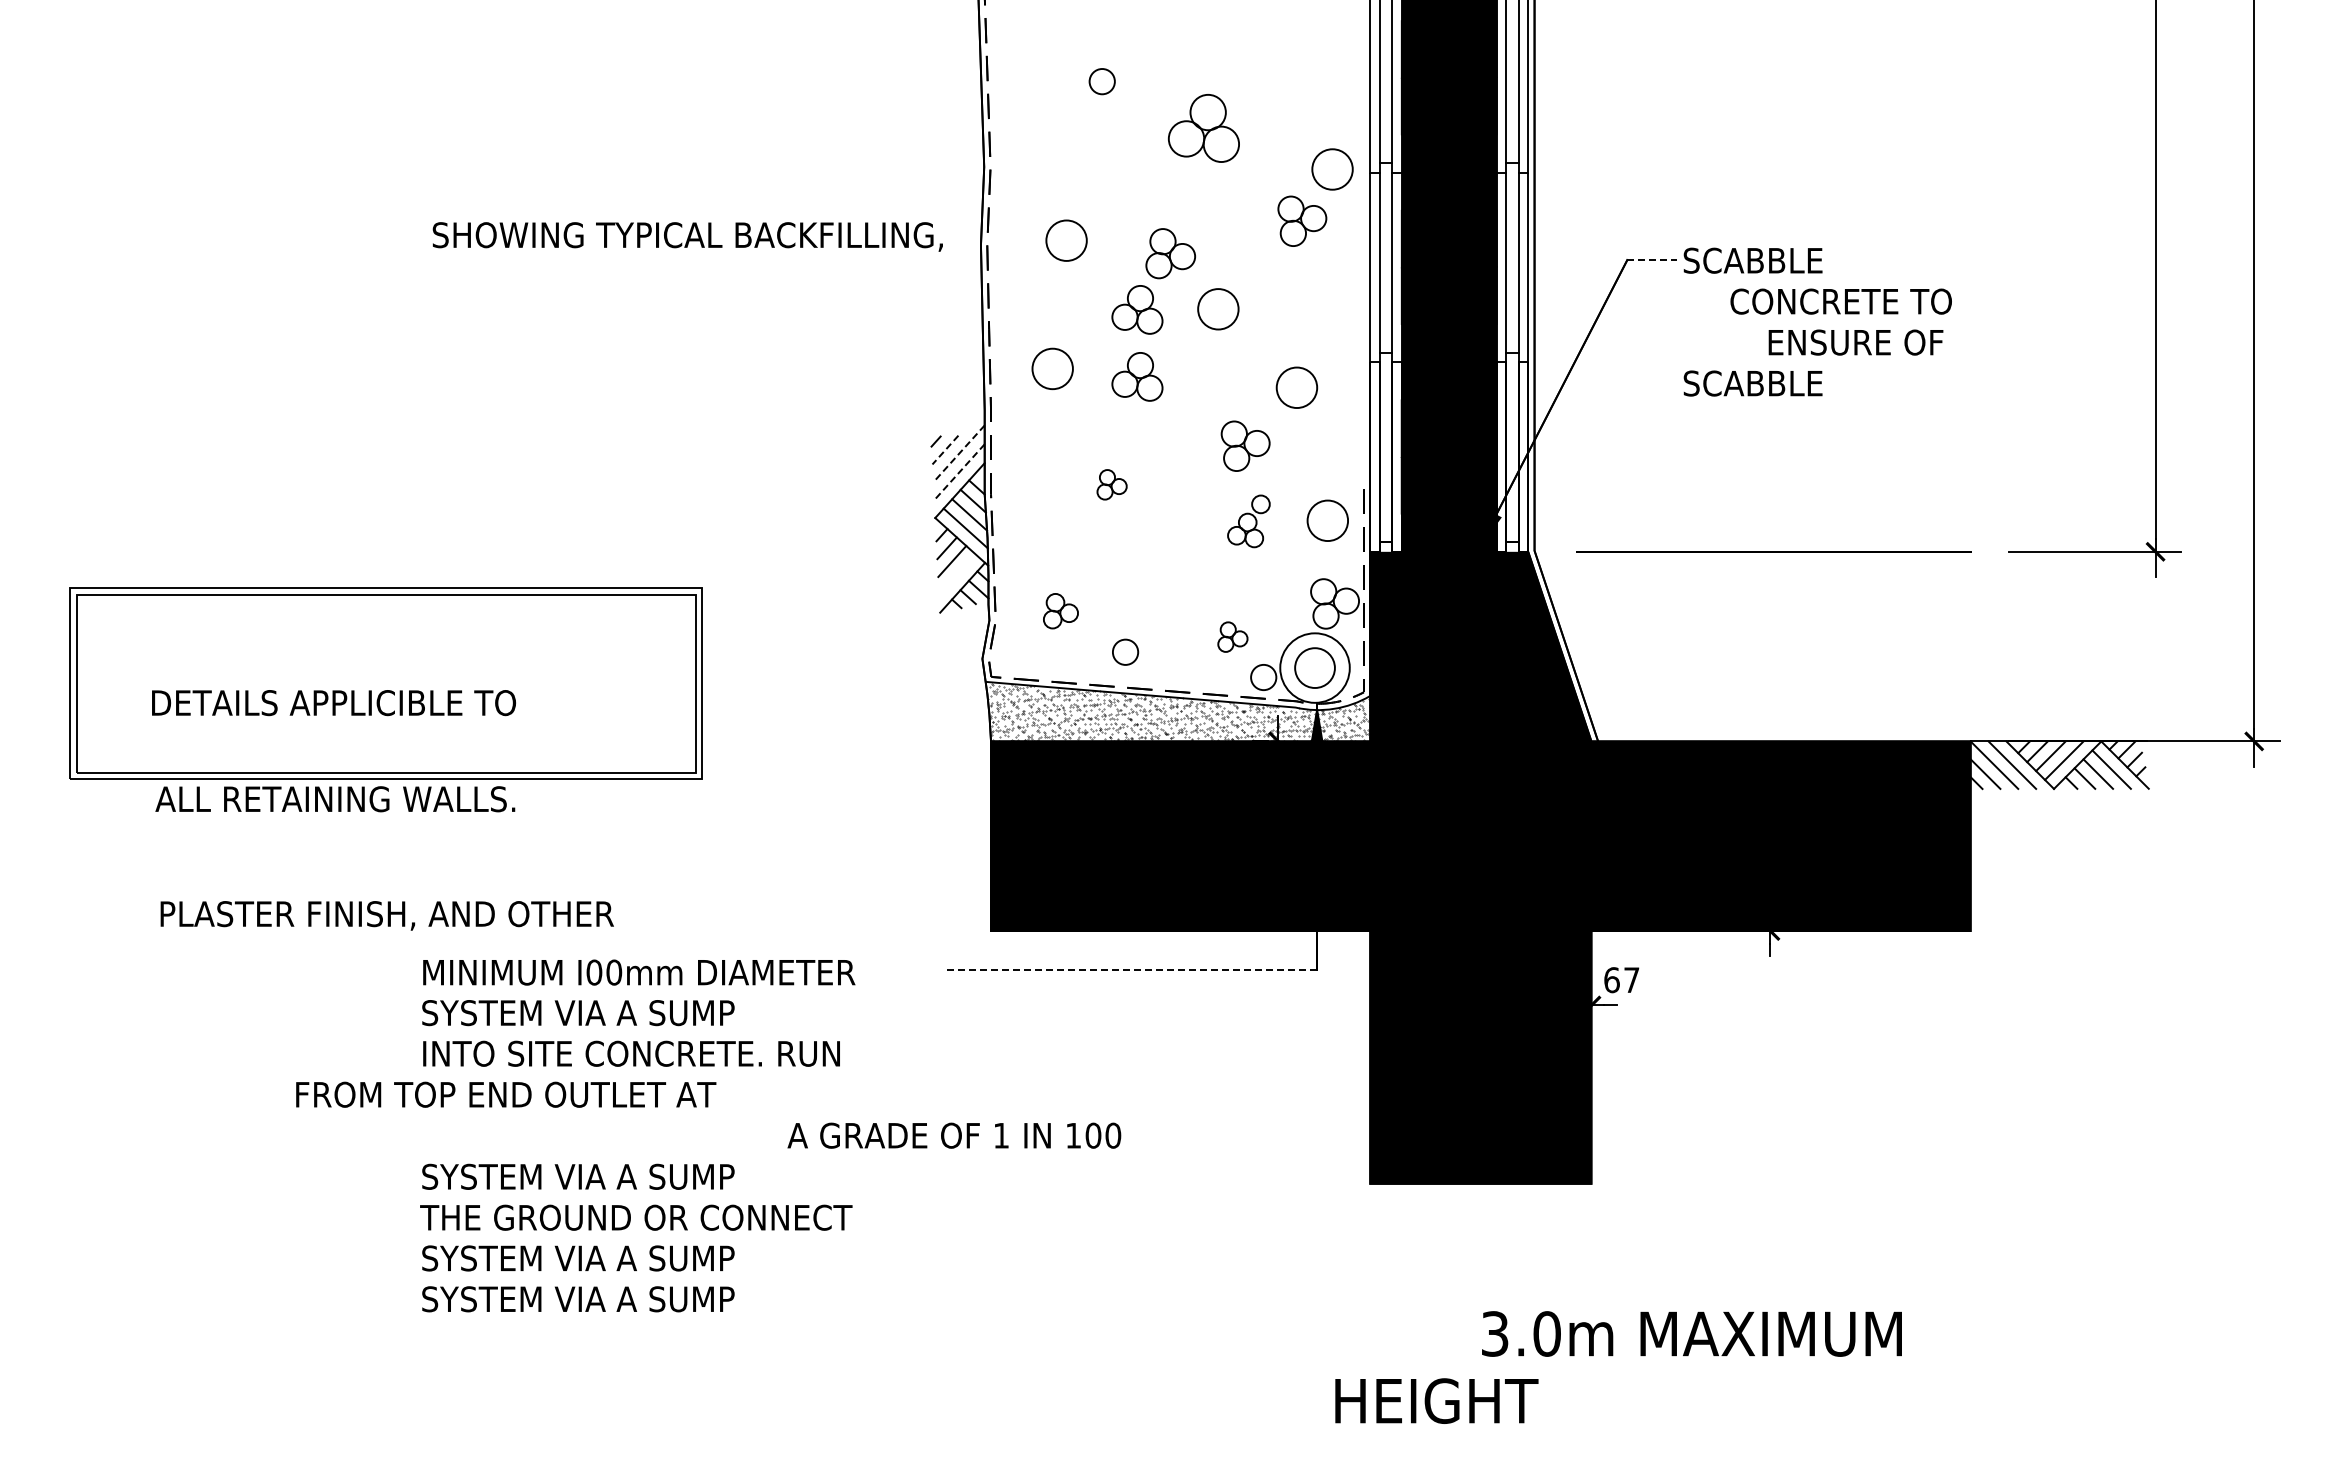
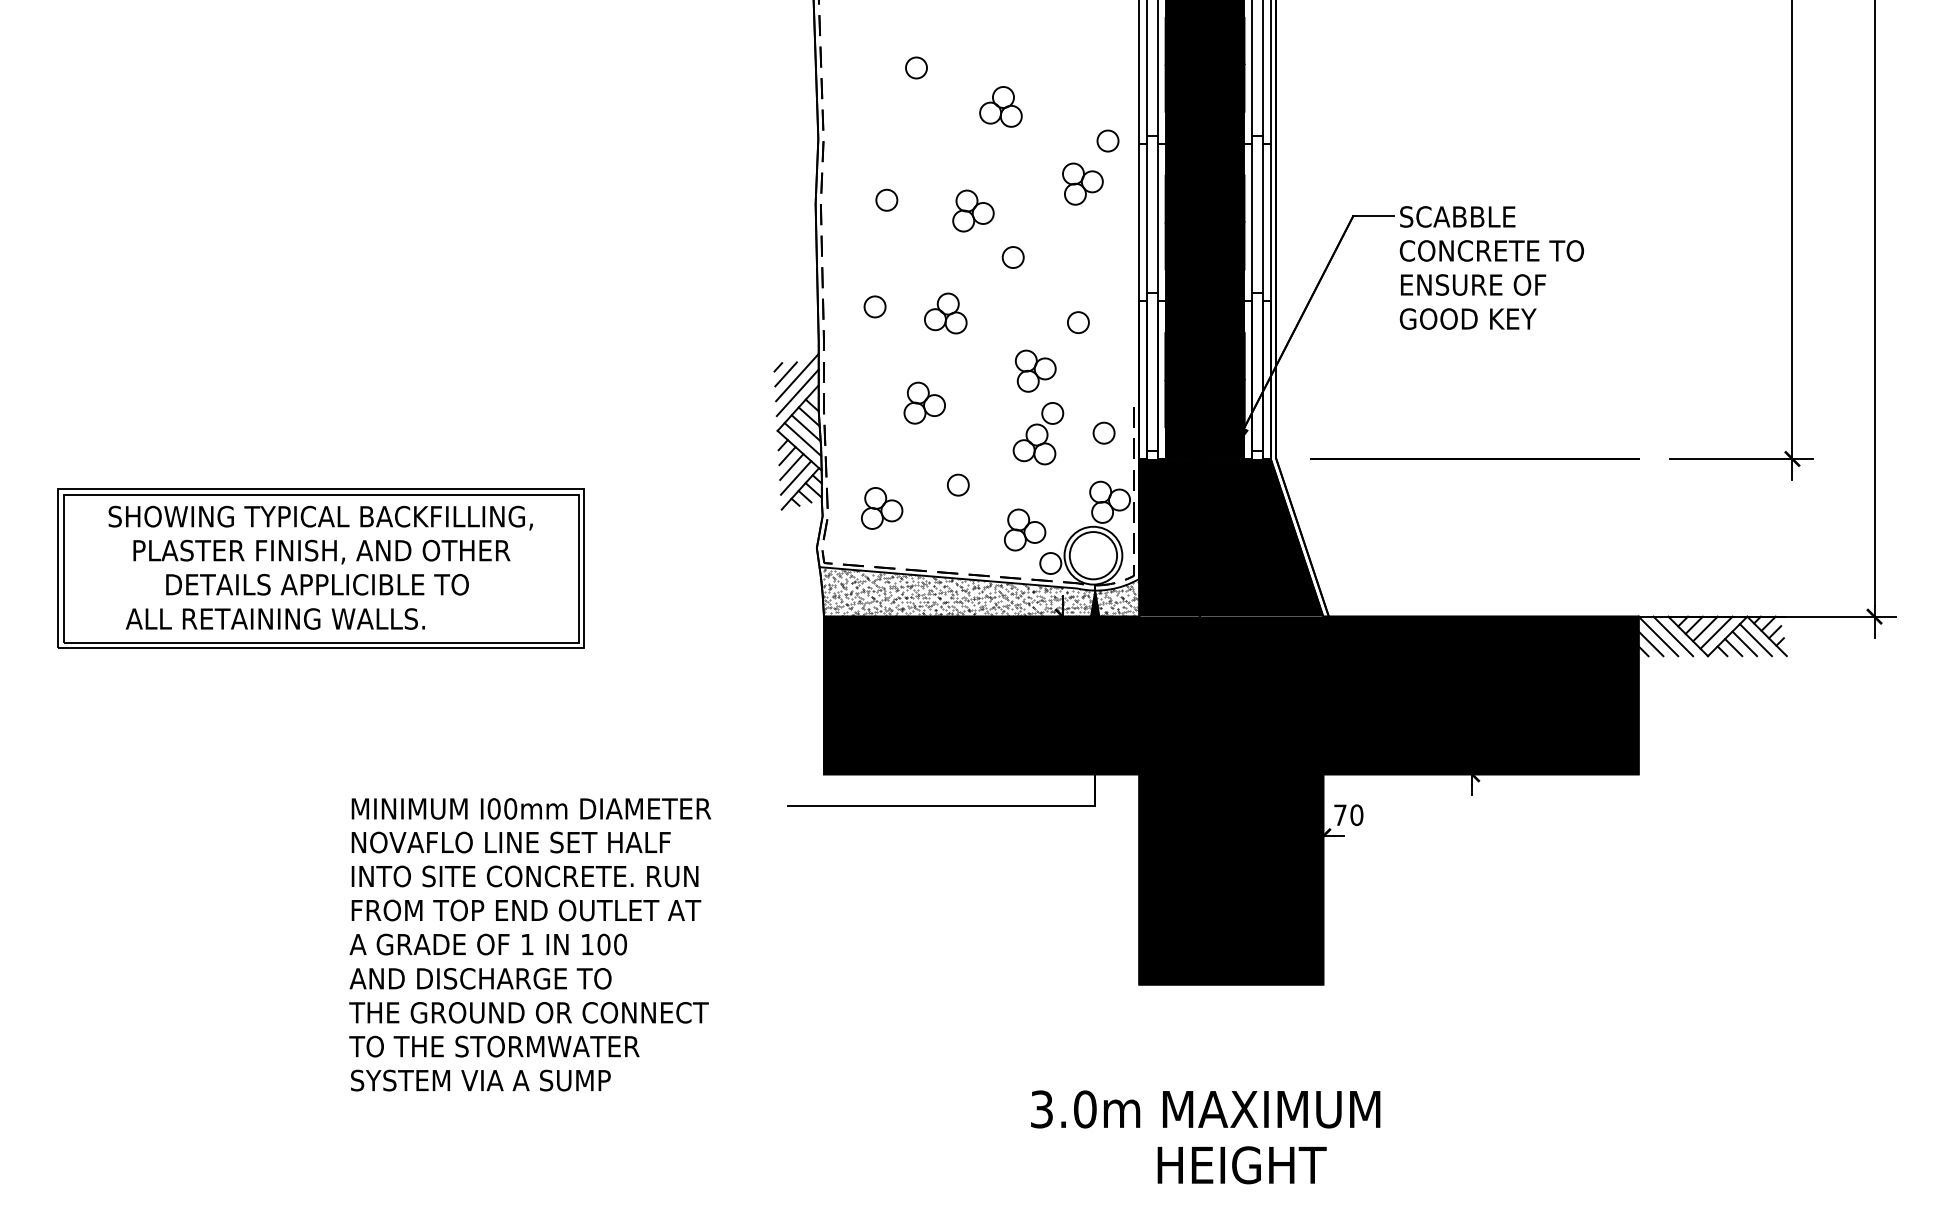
part: (1203, 128) -> (1000, 106), size x0.71
circle: (1332, 169) -> (1107, 141), size x0.62
text: (687, 236) -> (320, 517), moved
circle: (1066, 240) -> (886, 200), size x0.62
line: (1652, 260) -> (1374, 216), dashed -> solid
text: (1840, 301) -> (1491, 250), moved
part: (1137, 309) -> (945, 257), removed
circle: (1218, 309) -> (1013, 257), size x0.62
text: (1855, 342) -> (1473, 284), moved
circle: (1051, 368) -> (874, 306), size x0.62
text: (1765, 383) -> (1468, 319), SCABBLE -> GOOD KEY
circle: (1296, 387) -> (1078, 322), size x0.62
line: (945, 450) -> (786, 374), dashed -> solid
line: (958, 454) -> (796, 378), dashed -> solid
line: (959, 472) -> (797, 393), dashed -> solid
part: (1111, 484) -> (924, 403), size x1.67
circle: (1327, 520) -> (1103, 432), size x0.62
part: (1248, 521) -> (1038, 433), size x1.43
line: (957, 574) -> (796, 477), added
part: (1060, 610) -> (881, 507), size x1.43
part: (1232, 636) -> (1024, 529), size x1.67
circle: (1125, 651) -> (958, 484), moved
circle: (1314, 667) -> (1093, 555), size x1.43
text: (333, 703) -> (317, 585), moved
text: (335, 799) -> (275, 619), moved
text: (386, 915) -> (321, 551), moved
line: (1132, 969) -> (941, 806), dashed -> solid
text: (1621, 980) -> (1348, 815), 67 -> 70
text: (614, 1013) -> (510, 842), SYSTEM VIA A SUMP -> NOVAFLO LINE SET HALF
text: (506, 1094) -> (526, 910), moved
text: (954, 1135) -> (488, 944), moved
text: (577, 1176) -> (480, 978), SYSTEM VIA A SUMP -> AND DISCHARGE TO
text: (594, 1258) -> (494, 1046), SYSTEM VIA A SUMP -> TO THE STORMWATER
text: (1691, 1333) -> (1205, 1109), moved
text: (1436, 1400) -> (1241, 1164), moved

